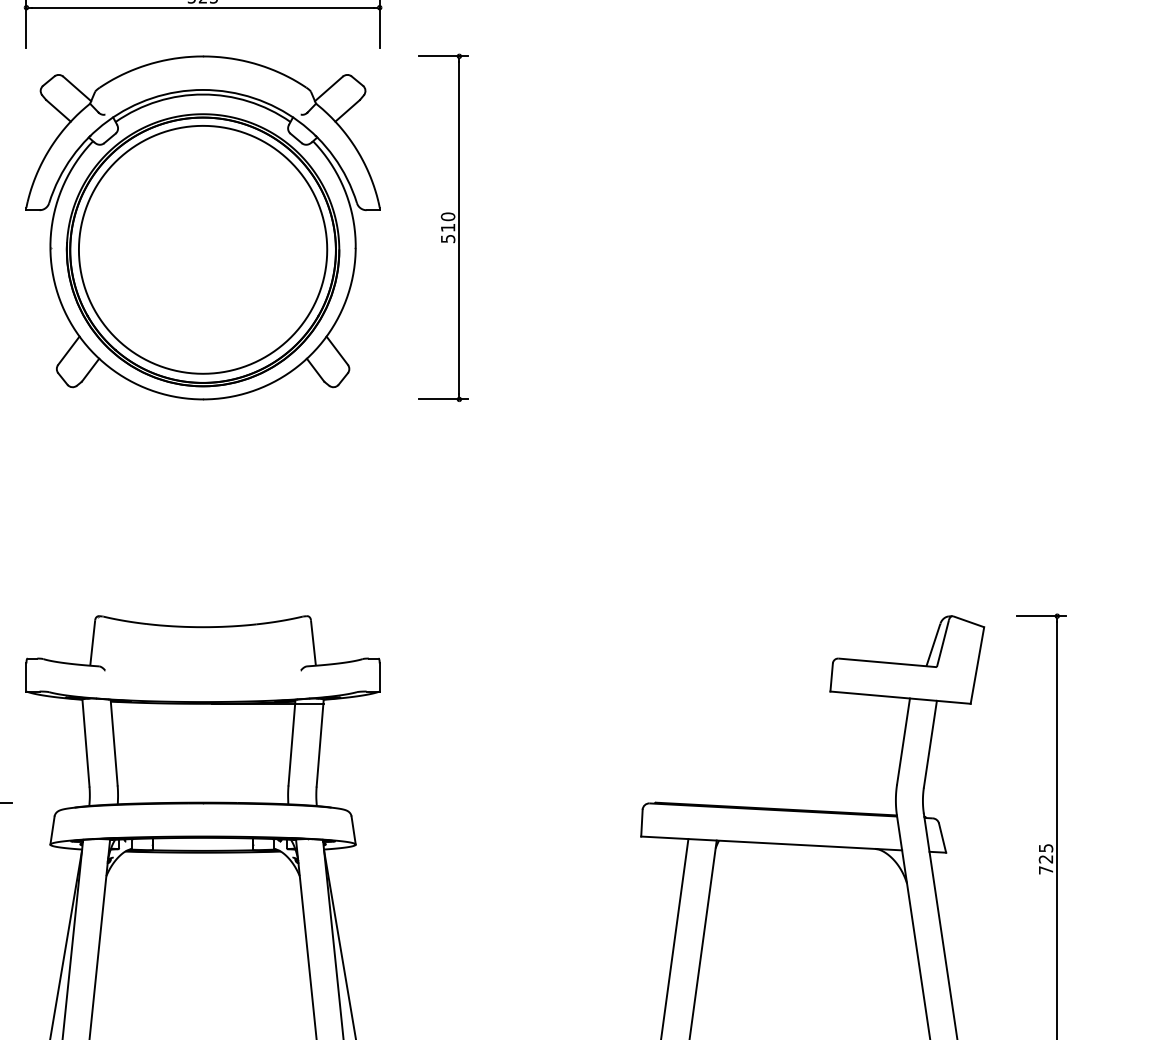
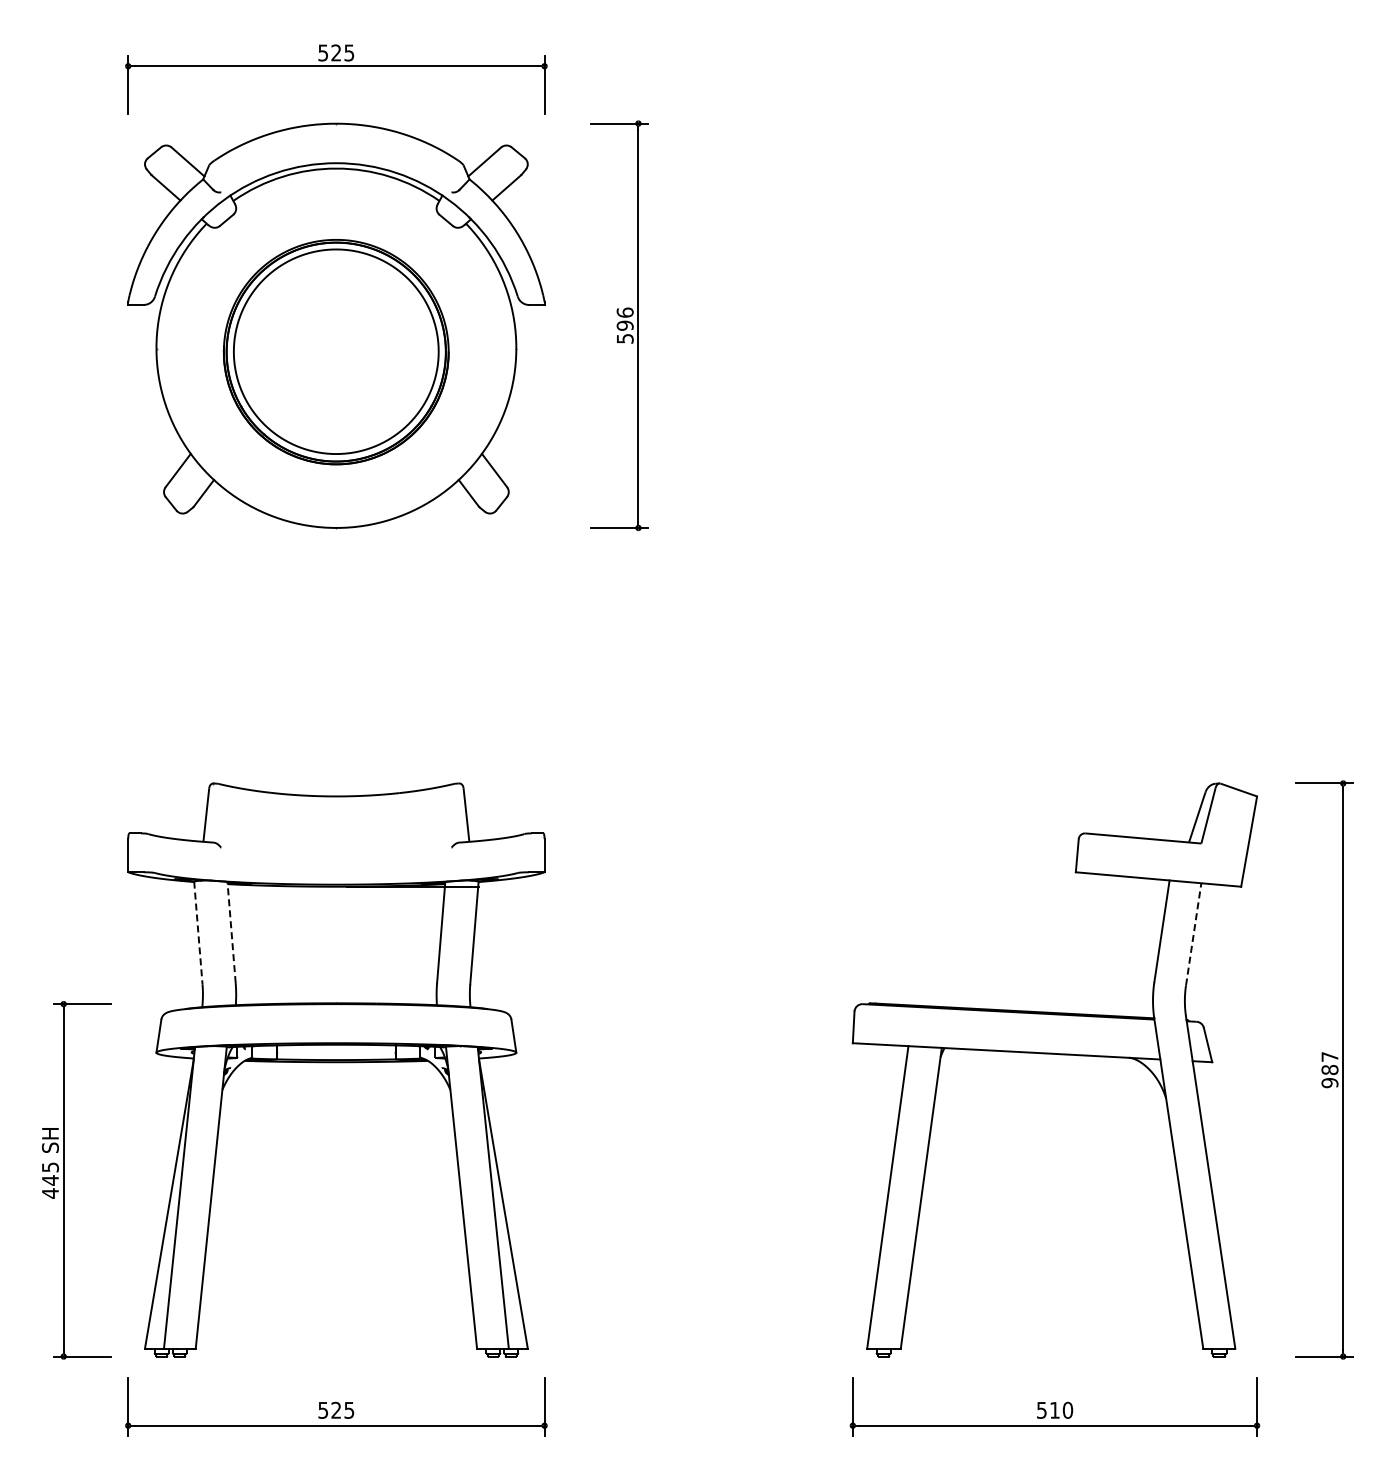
text: (447, 221) -> (624, 318), 510 -> 596
part: (202, 249) -> (335, 351), size x0.7
line: (86, 742) -> (198, 932), solid -> dashed
line: (114, 742) -> (231, 932), solid -> dashed
line: (930, 744) -> (1193, 934), solid -> dashed
text: (1045, 859) -> (1329, 1070), 725 -> 987

